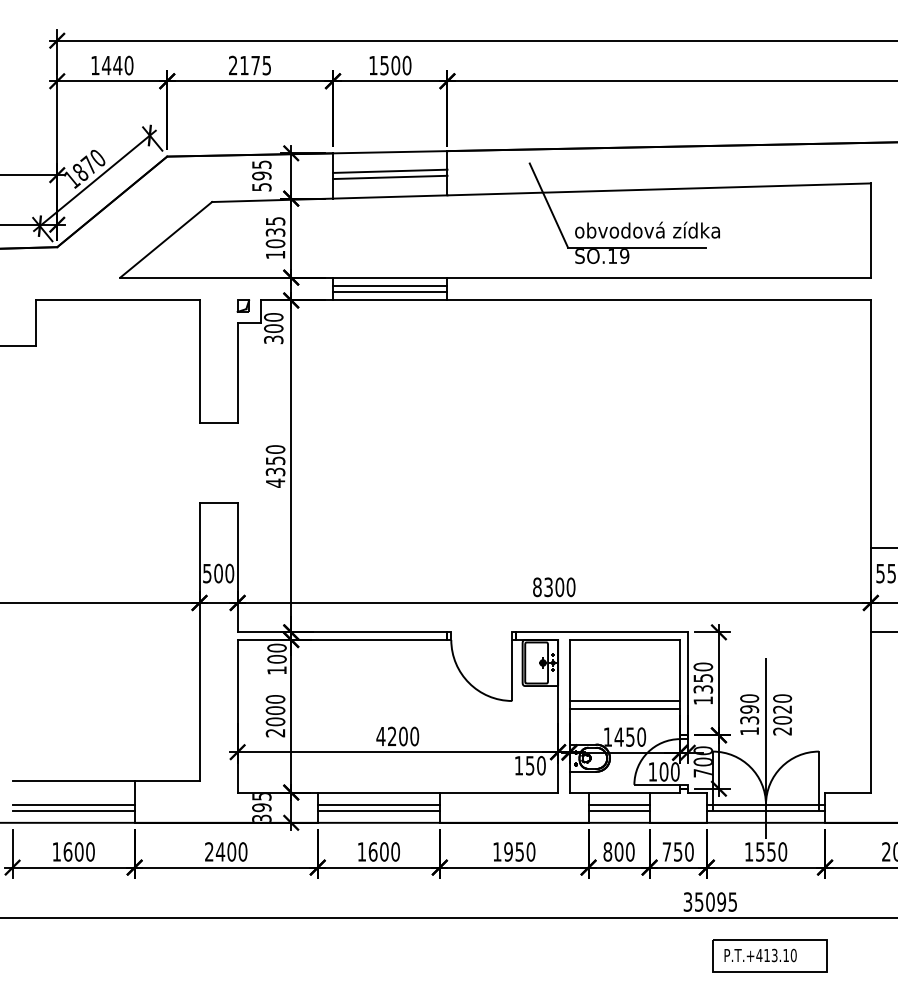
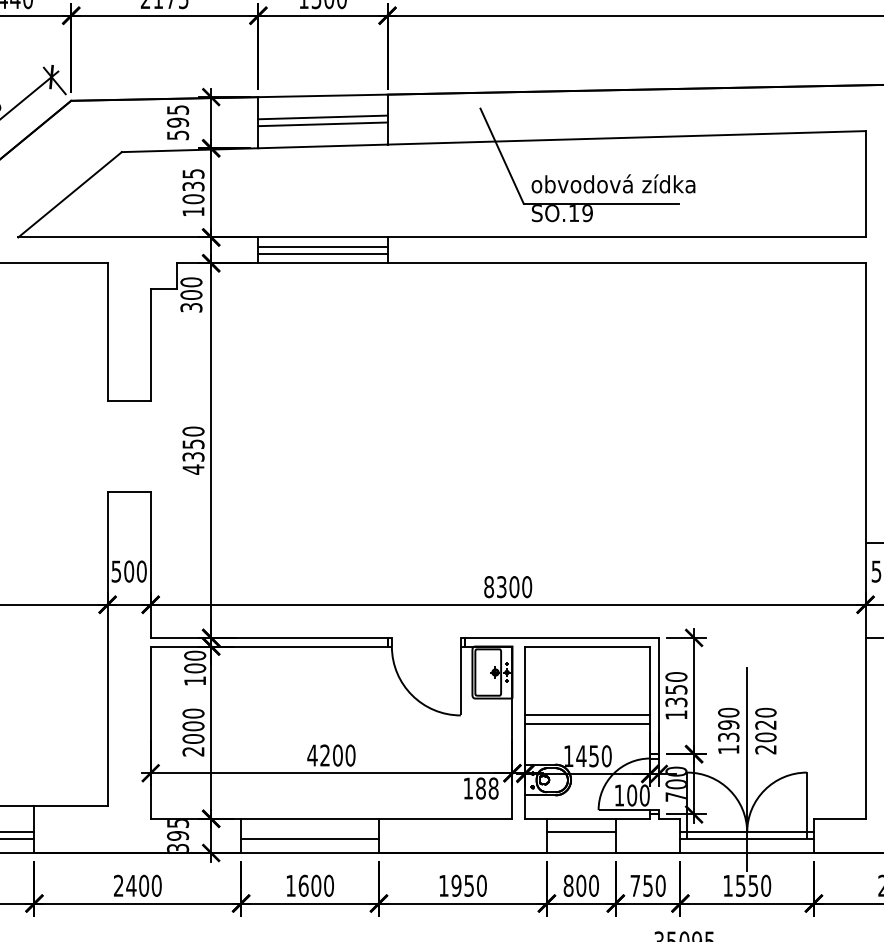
part: (243, 305) -> (157, 268), removed
text: (535, 765) -> (486, 788), 150 -> 188
line: (378, 804) -> (309, 832), removed
line: (618, 810) -> (580, 839), removed

